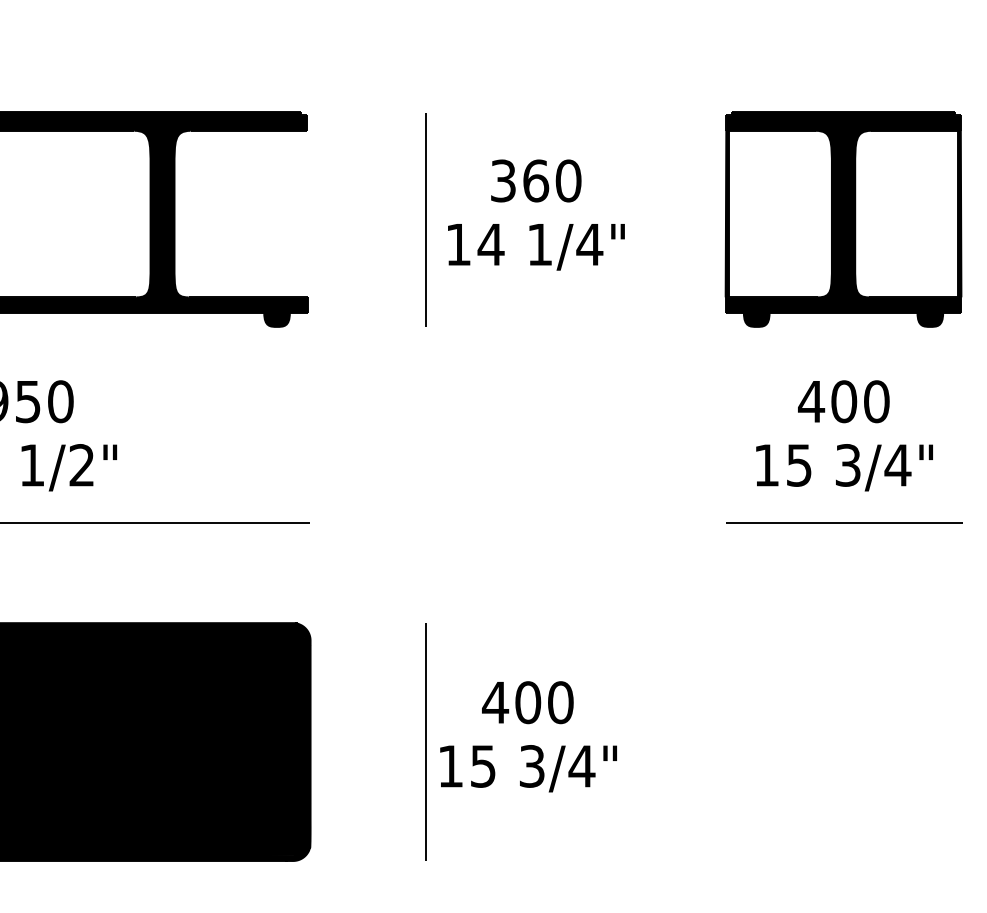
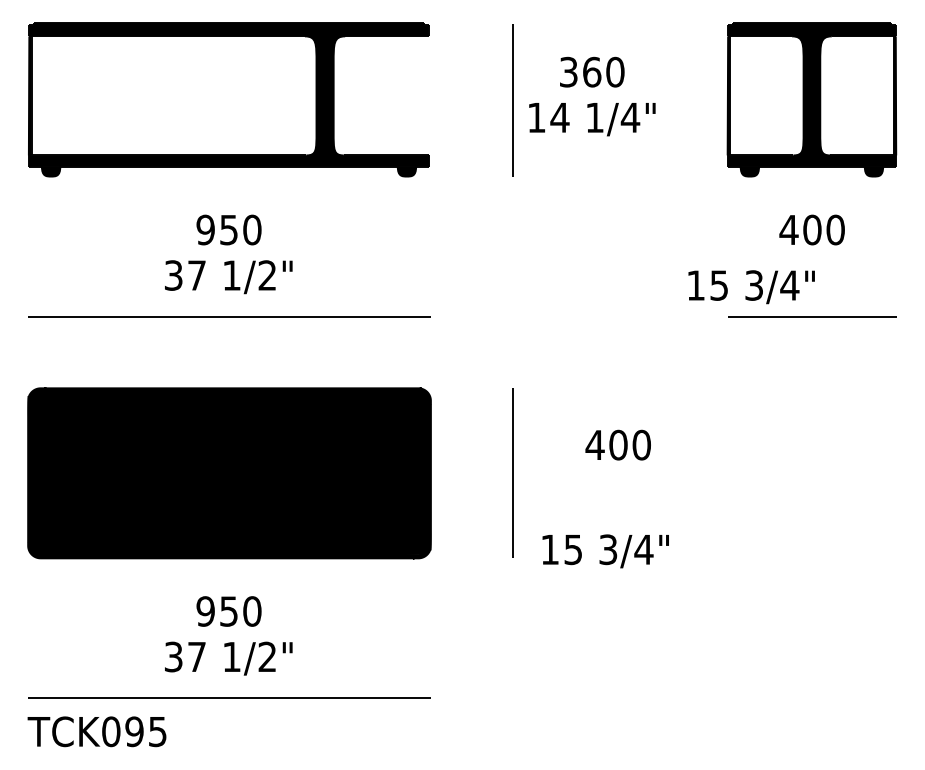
text: (844, 468) -> (751, 287), moved
text: (526, 701) -> (617, 444), moved
text: (528, 768) -> (605, 551), moved

